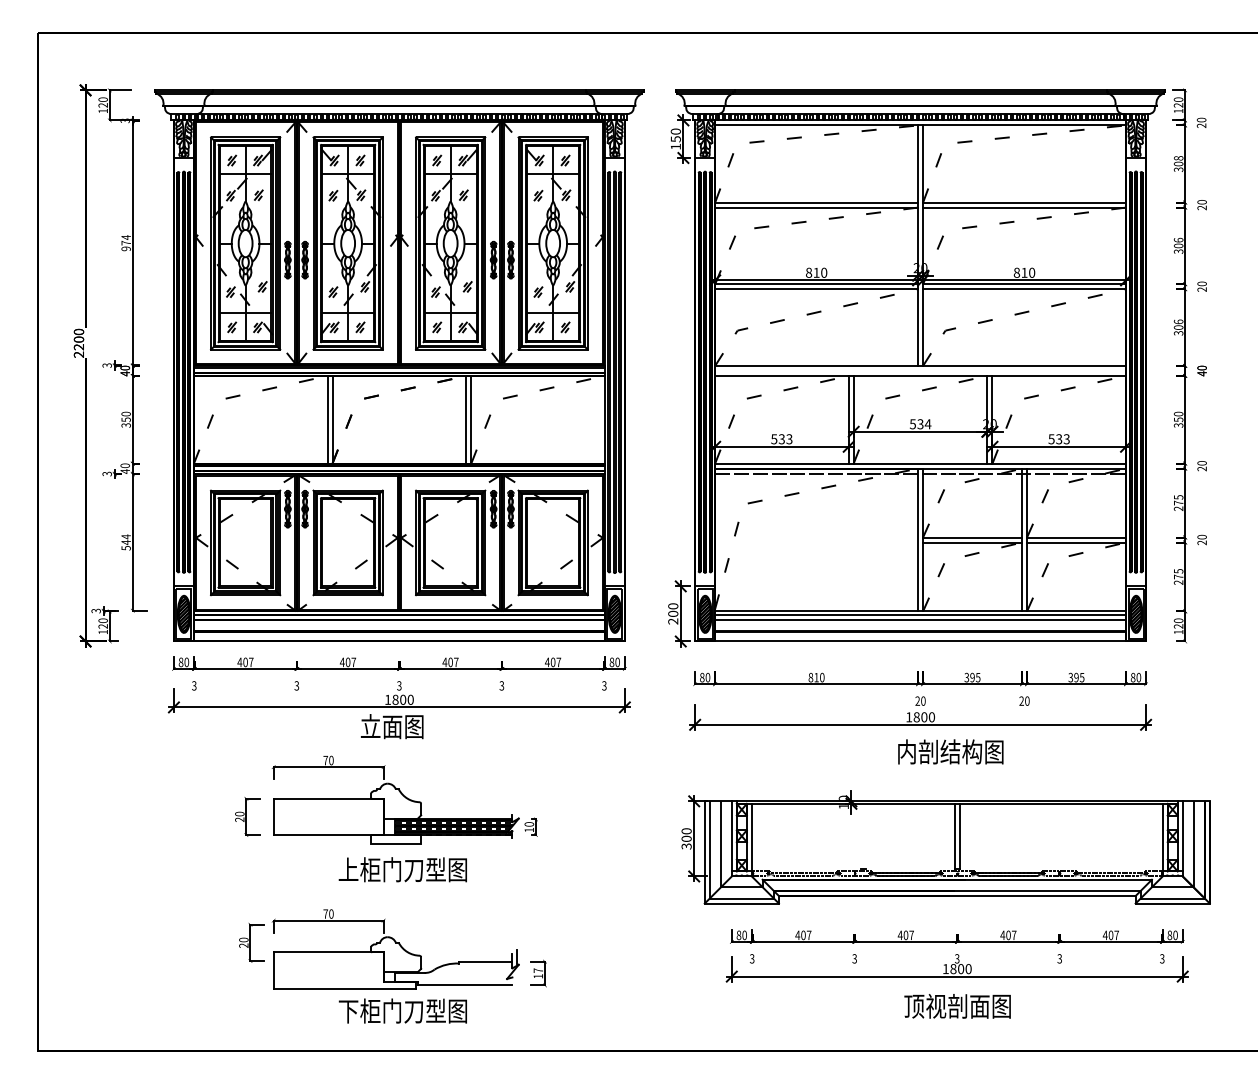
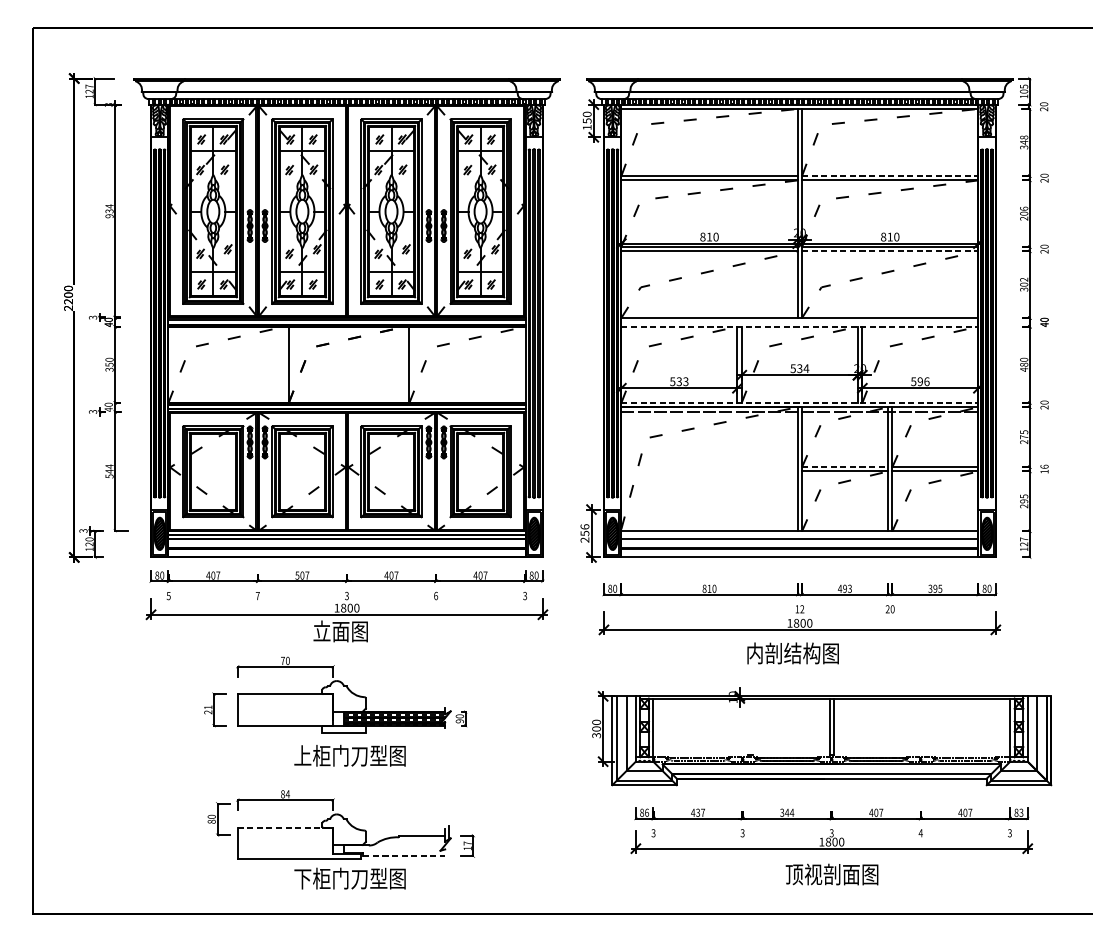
text: (102, 99) -> (88, 86), 120 -> 127
text: (1178, 102) -> (1024, 89), 120 -> 105
text: (1178, 163) -> (1024, 142), 308 -> 348
line: (1025, 202) -> (891, 175), solid -> dashed
text: (125, 243) -> (108, 211), 974 -> 934
text: (1179, 251) -> (1024, 218), 306 -> 206
line: (1025, 289) -> (891, 251), solid -> dashed
text: (1178, 321) -> (1024, 279), 306 -> 302
line: (921, 375) -> (800, 326), solid -> dashed
line: (327, 419) -> (284, 364), removed
line: (466, 419) -> (405, 364), removed
text: (1178, 422) -> (1024, 367), 350 -> 480
text: (1062, 439) -> (923, 381), 533 -> 596
line: (921, 463) -> (800, 402), solid -> dashed
line: (973, 537) -> (845, 467), solid -> dashed
text: (1201, 539) -> (1044, 468), 20 -> 16
text: (1178, 576) -> (1024, 500), 275 -> 295
text: (673, 610) -> (585, 530), 200 -> 256
line: (920, 615) -> (799, 534), removed
text: (1178, 620) -> (1024, 539), 120 -> 127
text: (341, 662) -> (296, 575), 407 -> 507
text: (972, 677) -> (845, 588), 395 -> 493
text: (194, 685) -> (168, 595), 3 -> 5
text: (296, 685) -> (257, 595), 3 -> 7
text: (501, 685) -> (435, 595), 3 -> 6
text: (920, 700) -> (799, 608), 20 -> 12
text: (950, 751) -> (792, 653), moved
text: (239, 813) -> (208, 706), 20 -> 21
text: (529, 829) -> (460, 720), 10 -> 90
text: (328, 913) -> (285, 793), 70 -> 84
text: (744, 934) -> (646, 812), 80 -> 86
text: (803, 934) -> (698, 812), 407 -> 437
text: (1175, 934) -> (1021, 812), 80 -> 83
text: (905, 935) -> (786, 812), 407 -> 344
text: (243, 945) -> (211, 821), 20 -> 80
line: (328, 952) -> (285, 827), solid -> dashed
text: (1059, 958) -> (920, 832), 3 -> 4
line: (465, 985) -> (404, 856), solid -> dashed

